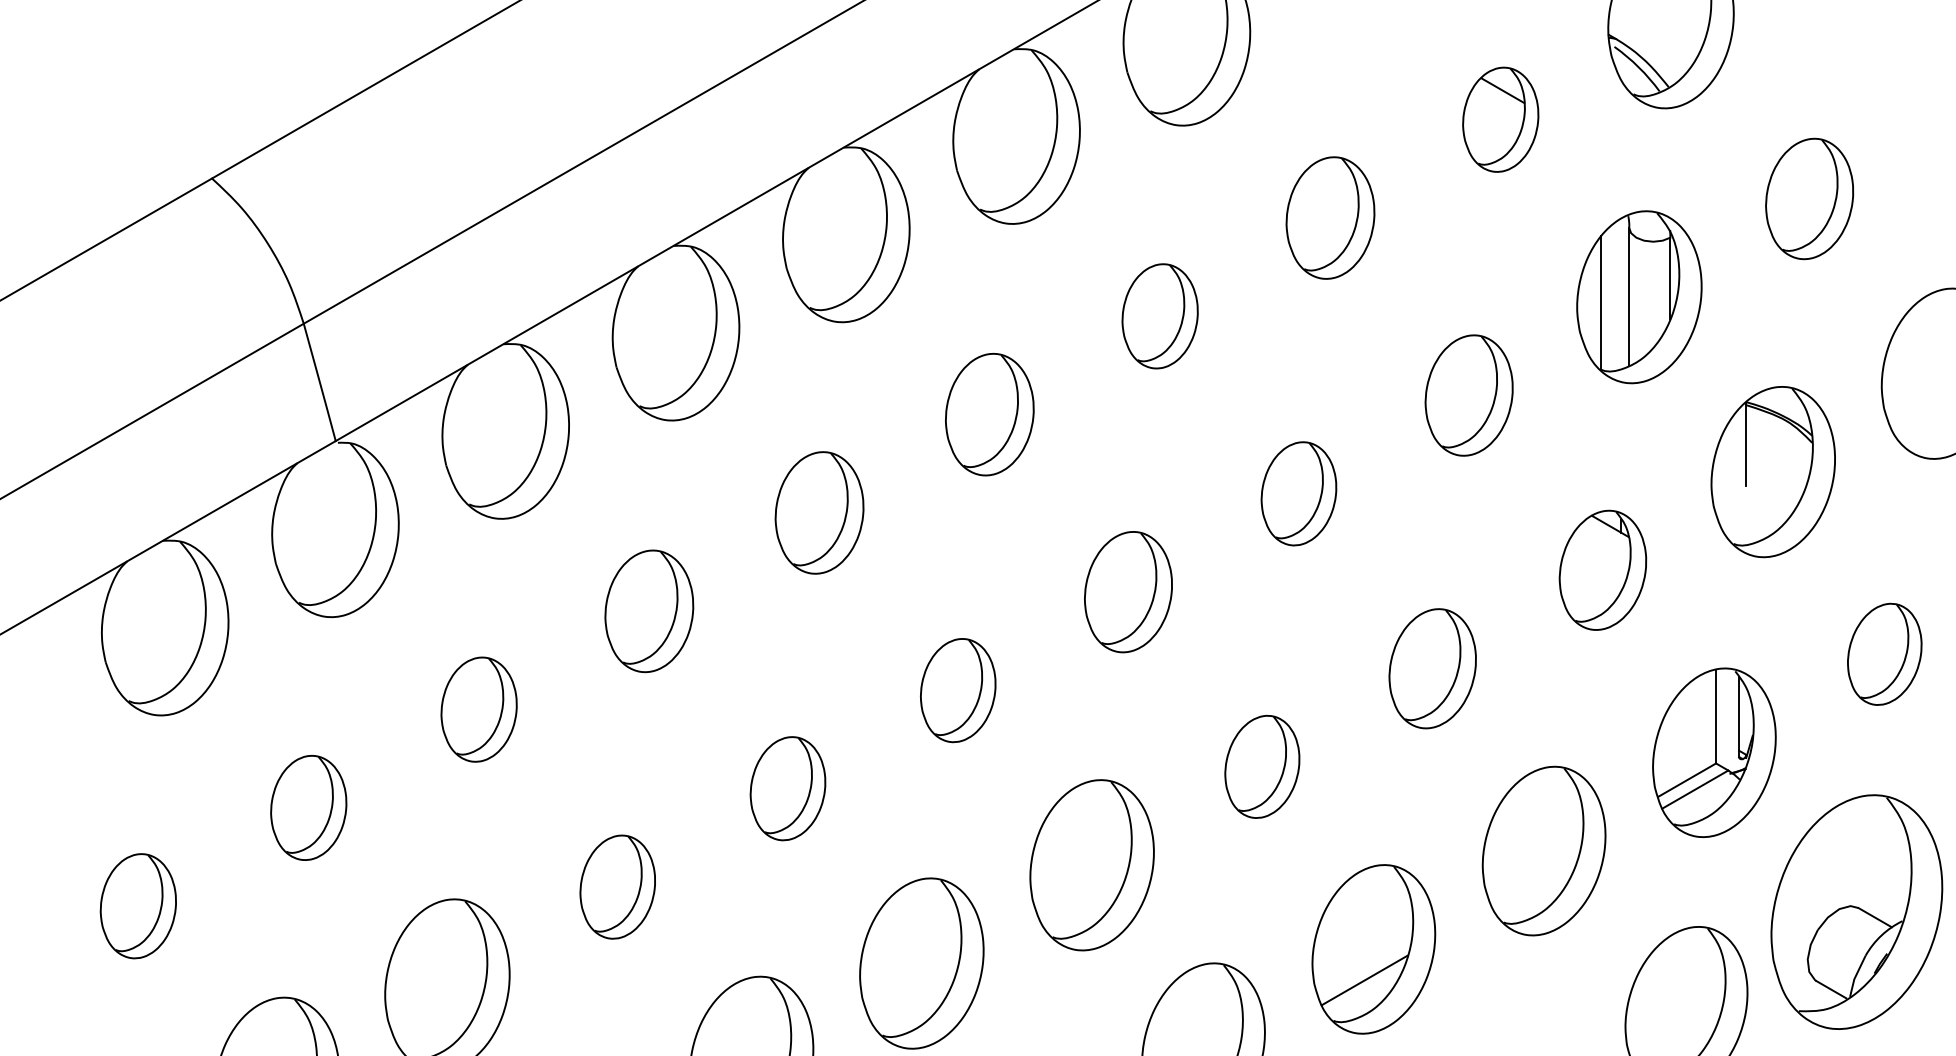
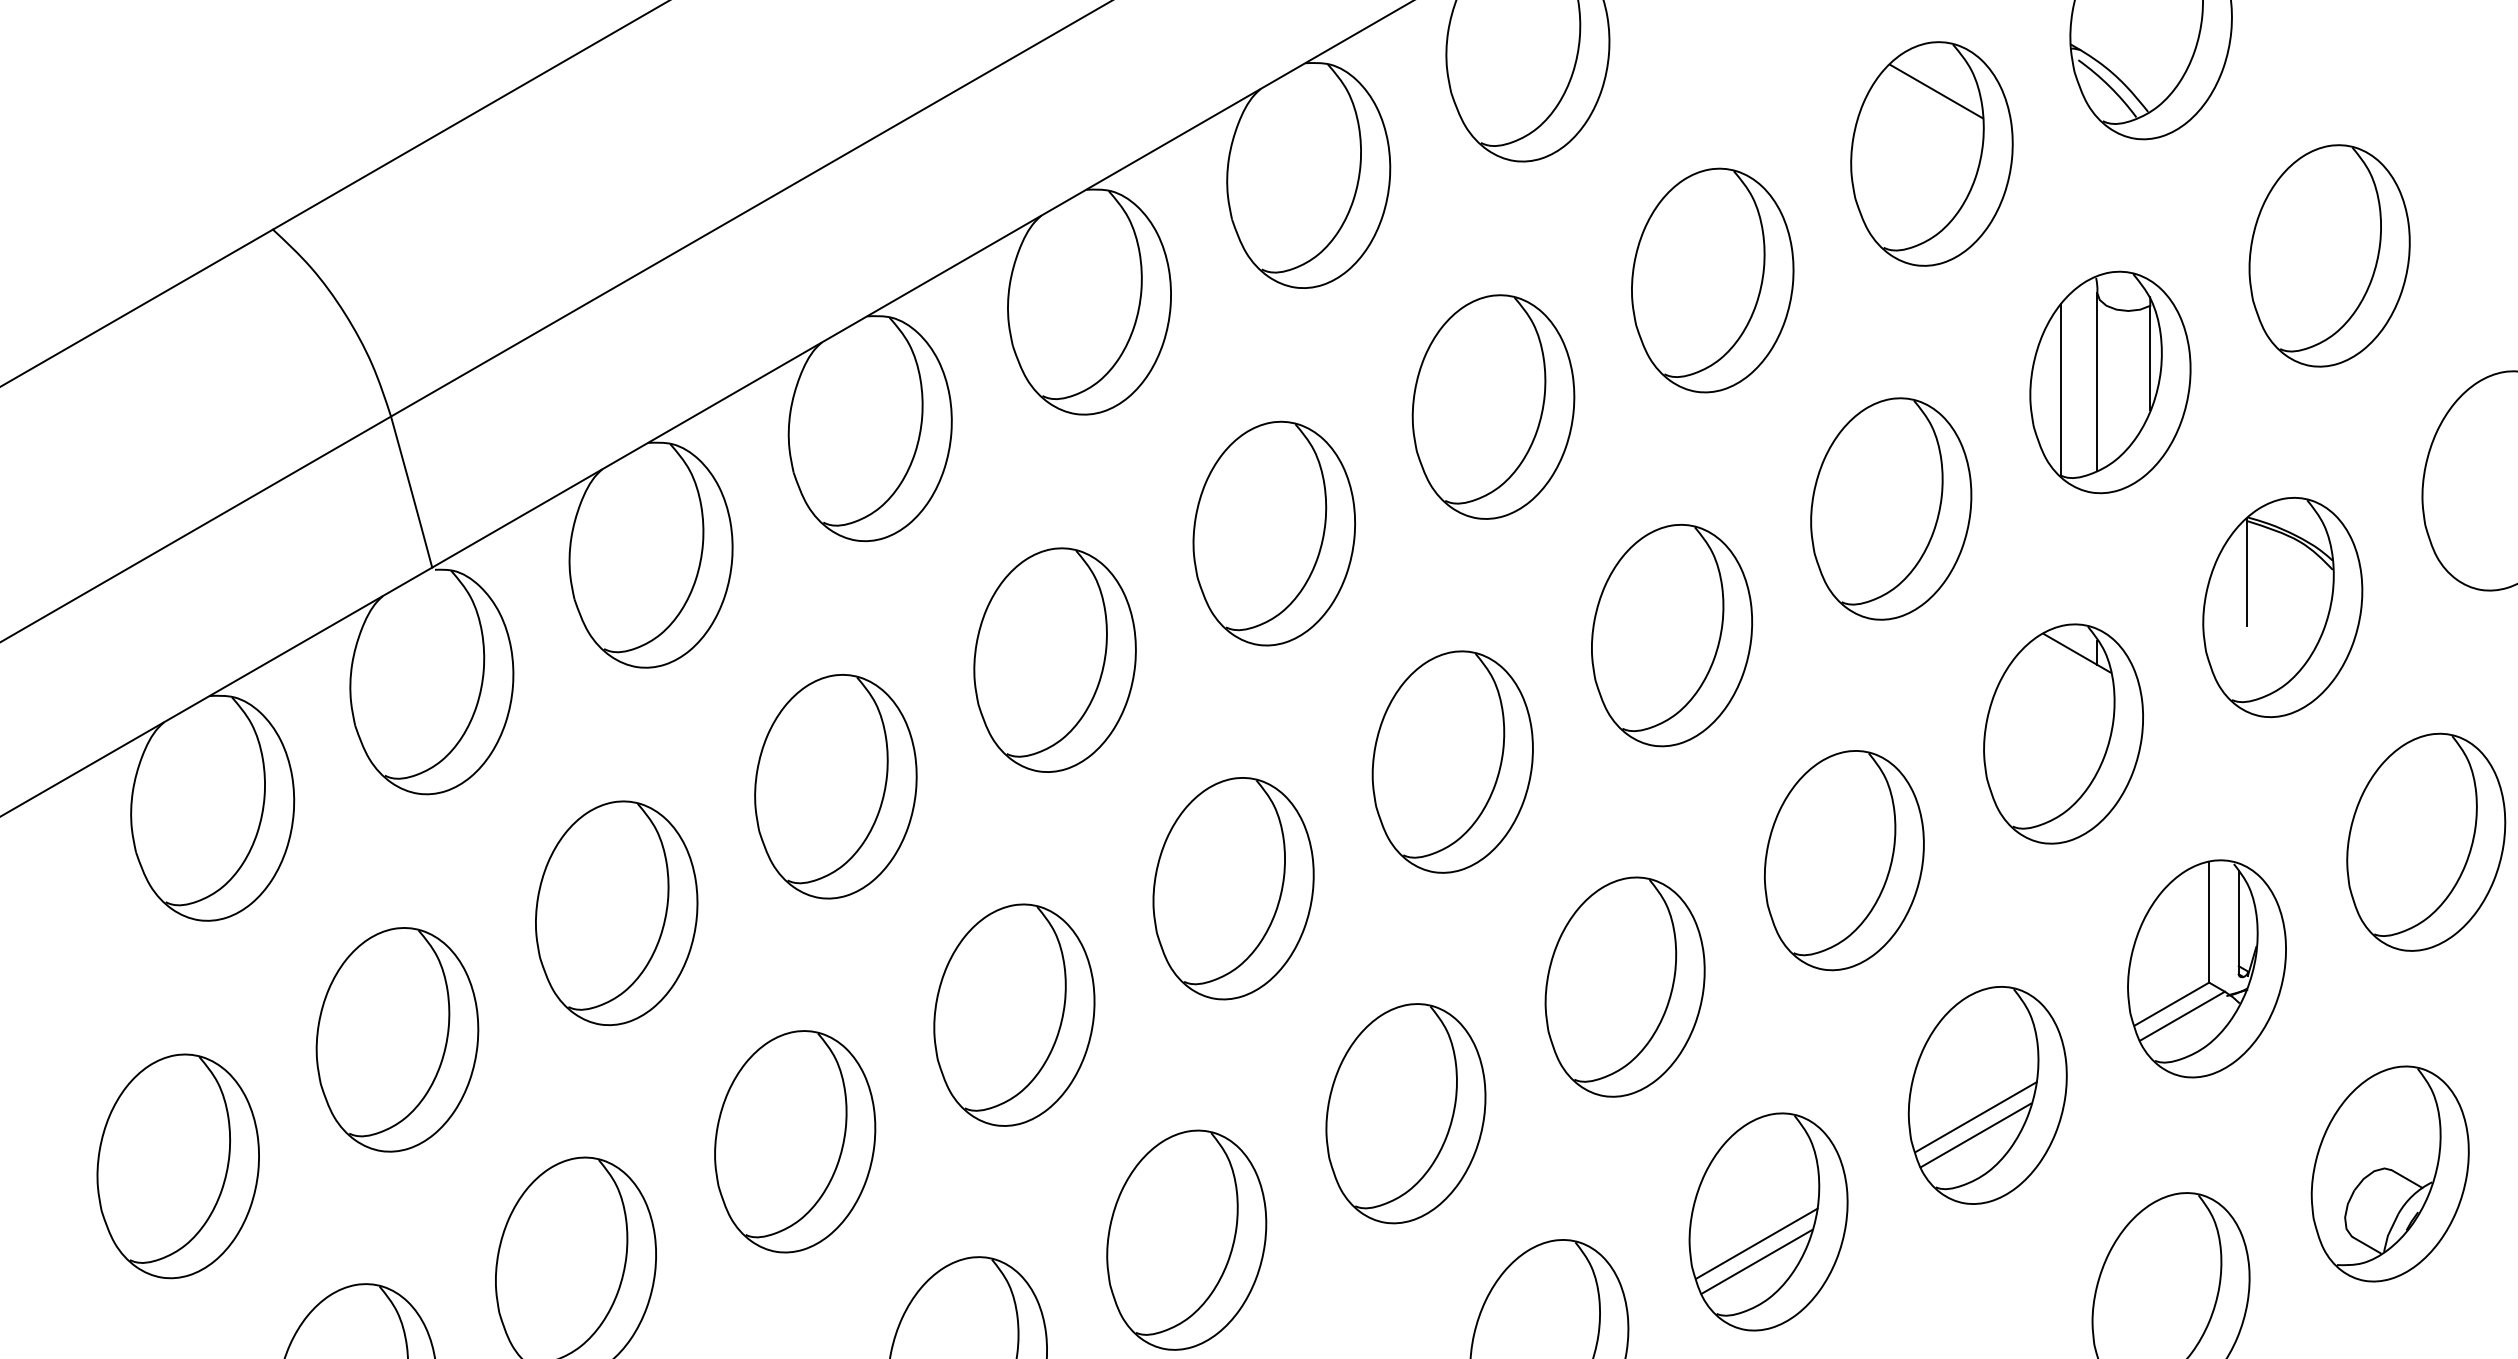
part: (1500, 119) -> (1931, 153), size x1.67
part: (1809, 198) -> (2329, 255), size x1.43
part: (1330, 218) -> (1712, 280), size x1.43
part: (1160, 315) -> (1493, 406), size x1.67
part: (1469, 395) -> (1891, 508), size x1.43
part: (989, 414) -> (1273, 533), size x1.43
part: (1299, 493) -> (1672, 635), size x1.67
part: (819, 512) -> (1054, 659), size x1.43
part: (1602, 569) -> (2063, 733), size x1.43
part: (1128, 591) -> (1452, 761), size x1.43
part: (649, 611) -> (835, 786), size x1.43
part: (1884, 653) -> (2426, 841), size x1.67
part: (1432, 668) -> (1844, 860), size x1.43
part: (958, 690) -> (1233, 888), size x1.67
part: (478, 709) -> (616, 913), size x1.67
part: (1261, 766) -> (1624, 986), size x1.67
part: (788, 788) -> (1014, 1014), size x1.67
part: (308, 807) -> (397, 1039), size x1.67
line: (1534, 868) -> (1975, 1117), added
line: (1534, 882) -> (1975, 1135), added
part: (617, 886) -> (795, 1141), size x1.67
part: (137, 906) -> (177, 1166), size x1.67
part: (1856, 911) -> (2389, 1173), size x0.71
line: (1364, 966) -> (1756, 1243), added

